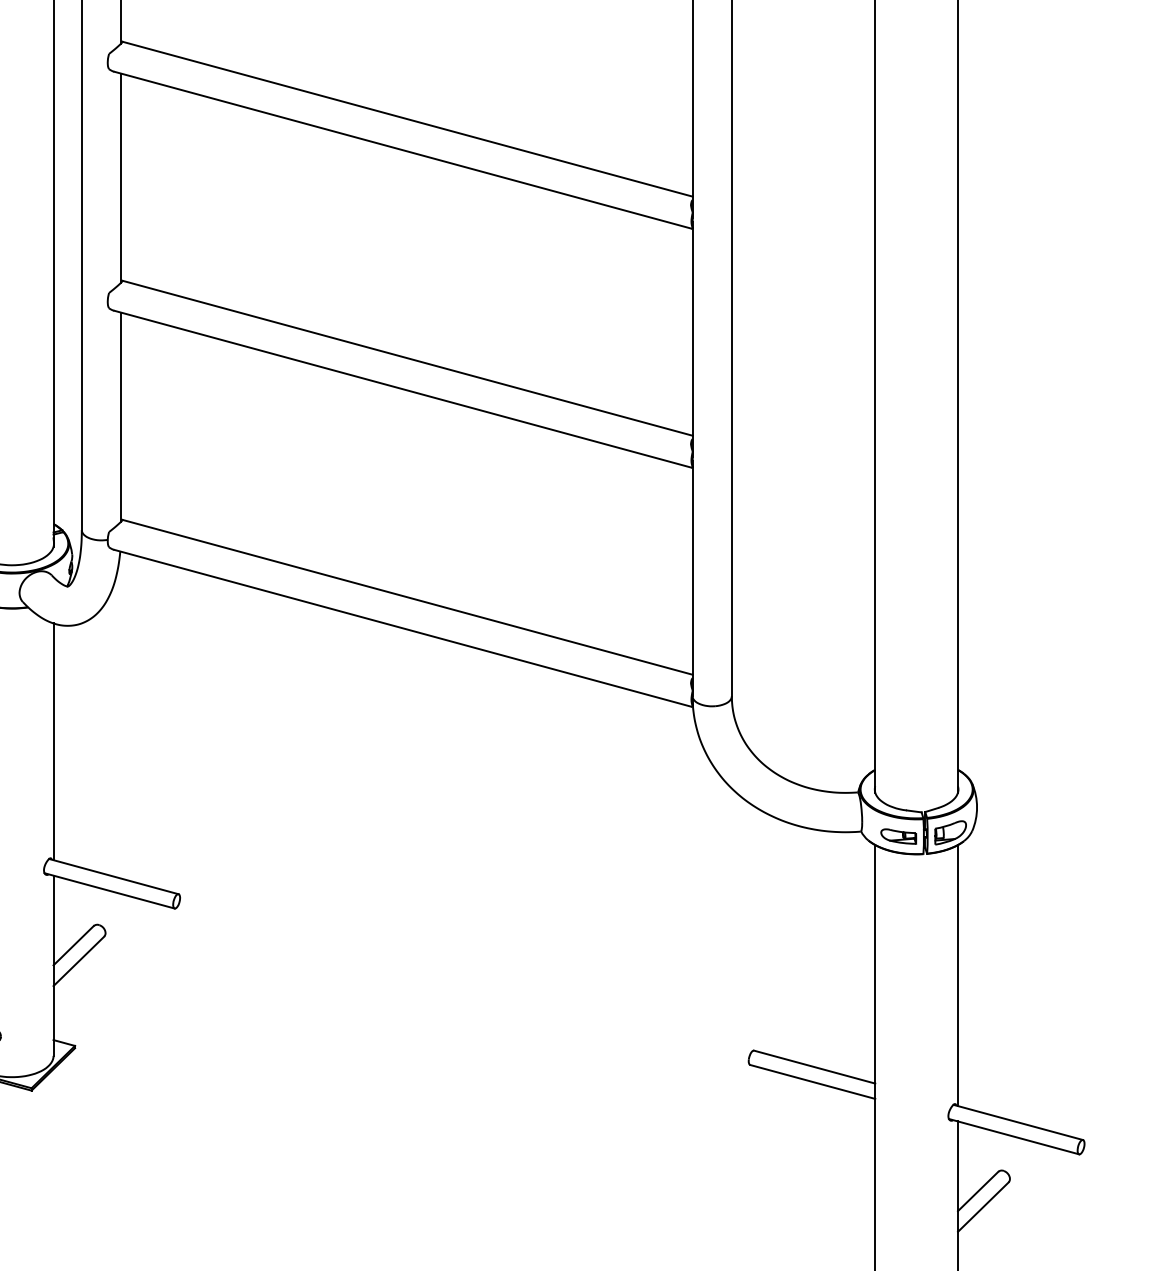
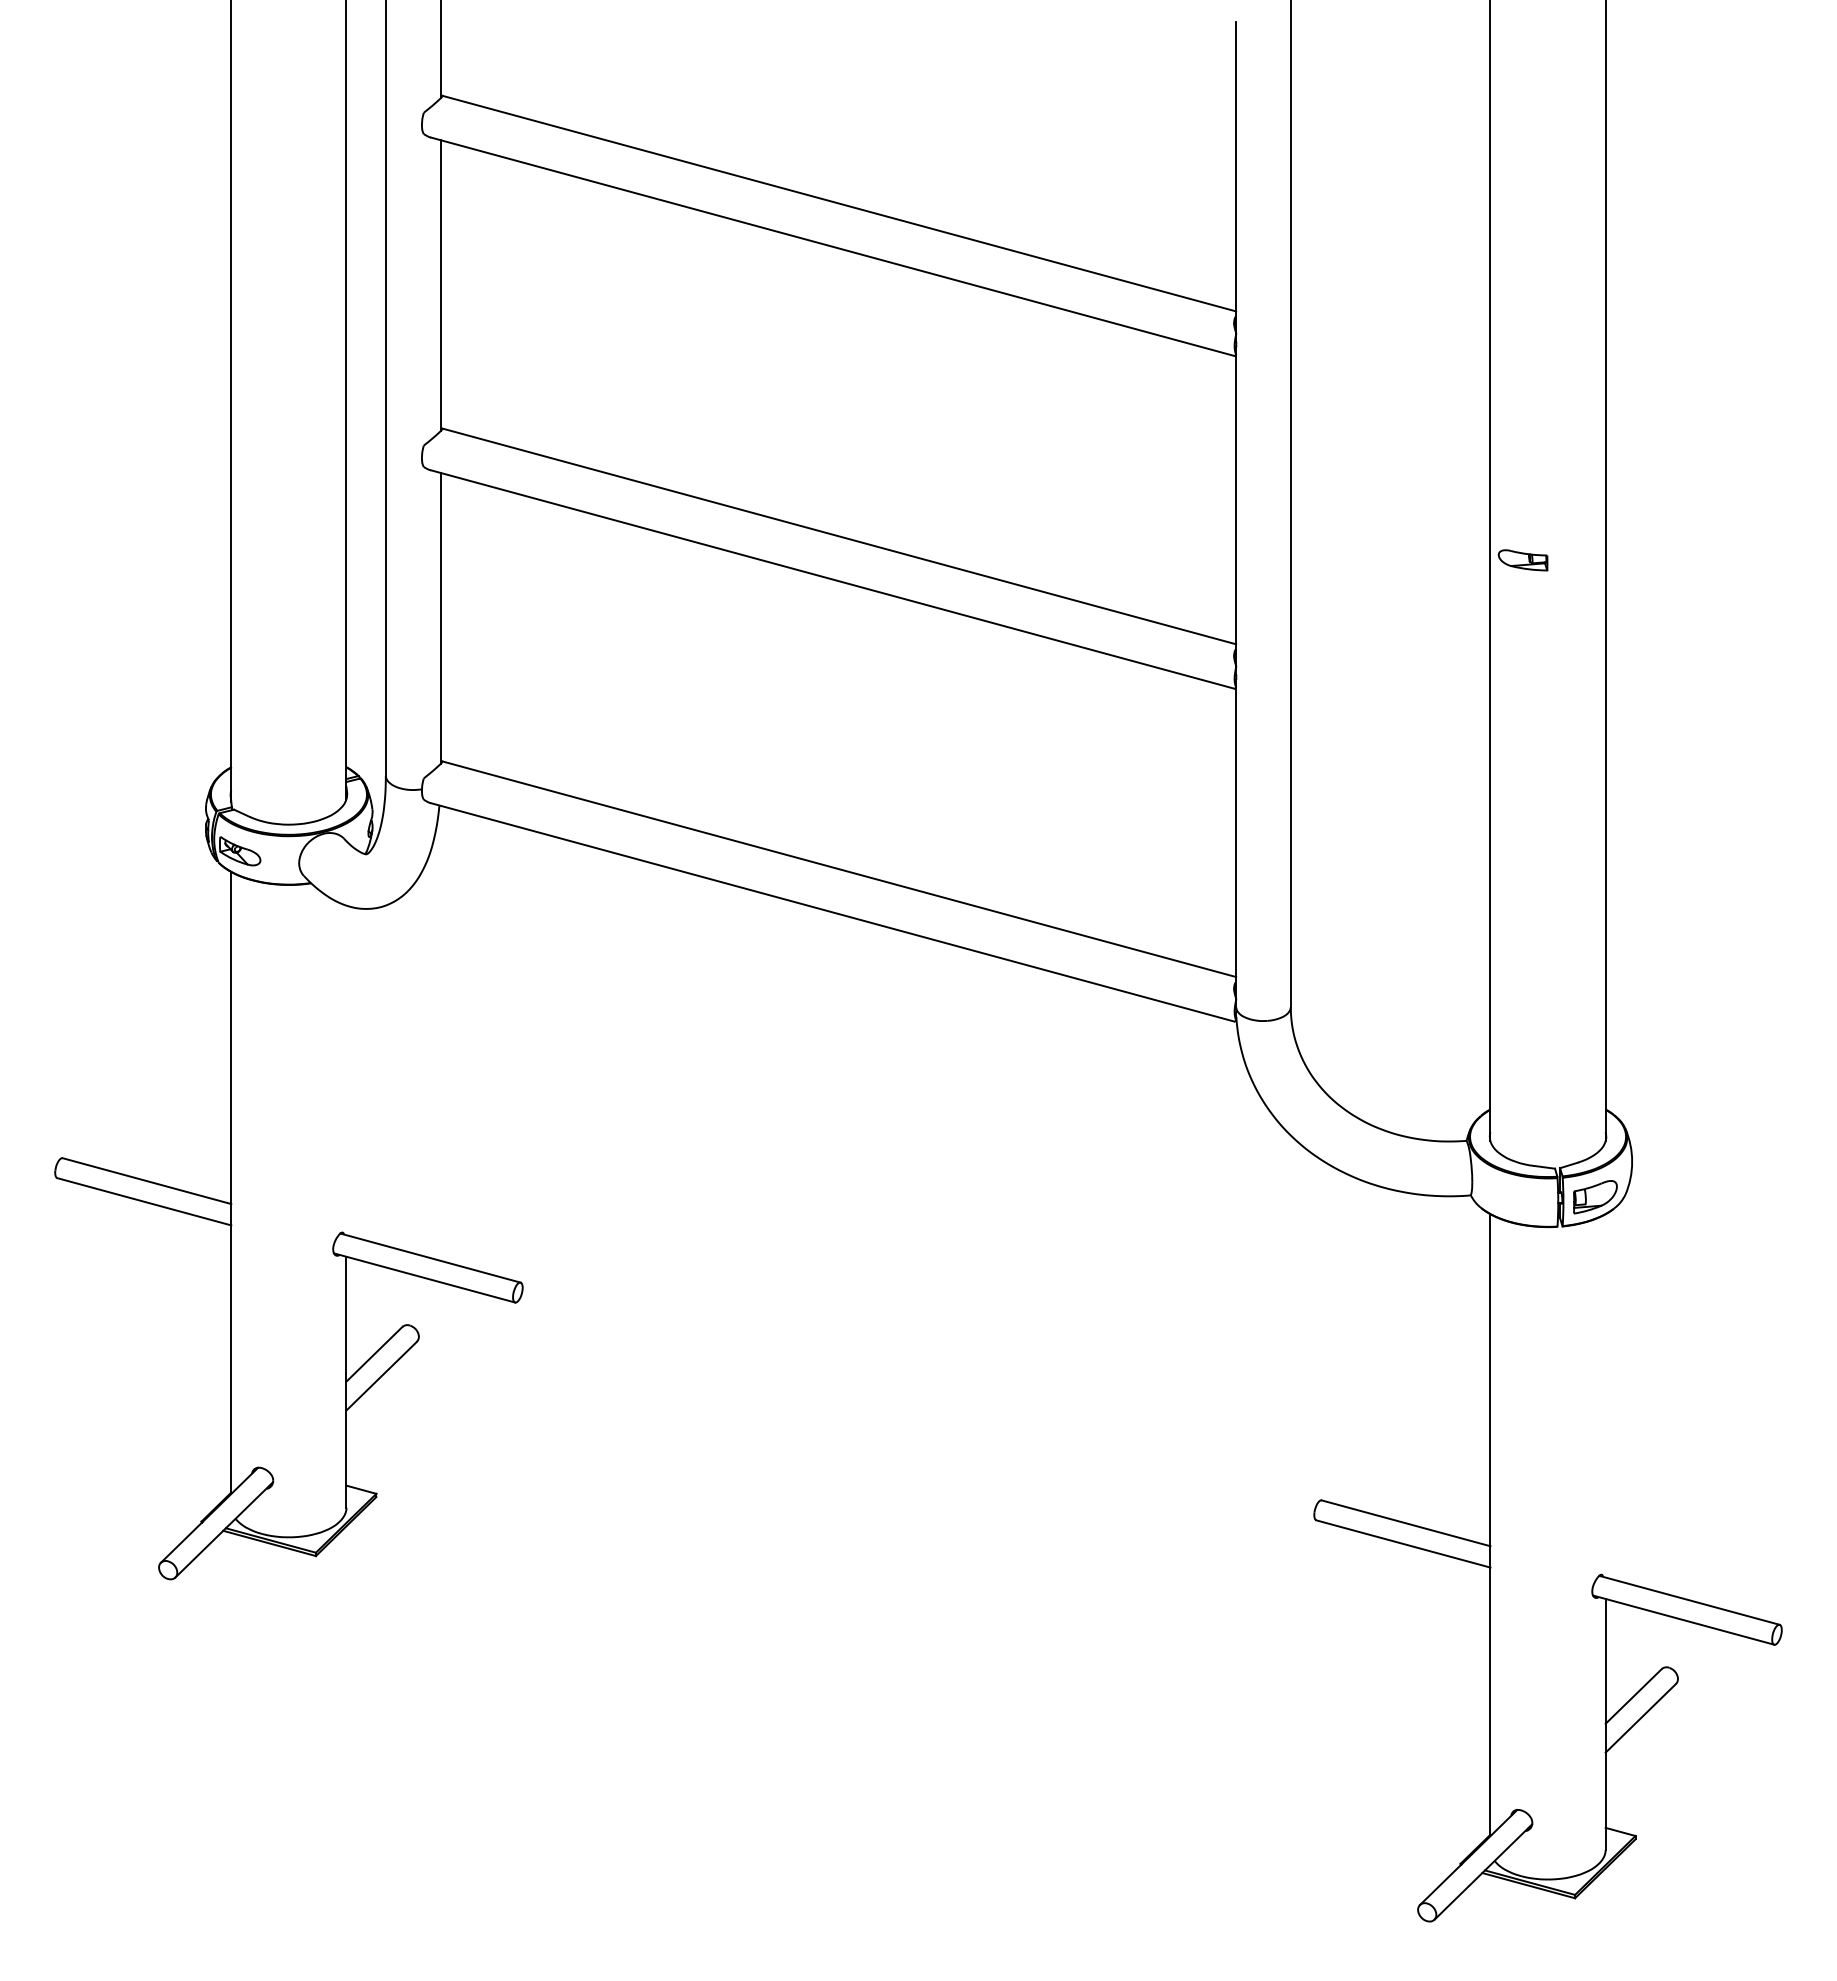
line: (53, 741) -> (346, 1070), removed
part: (898, 836) -> (1522, 560), moved
line: (957, 975) -> (1605, 1395), removed

